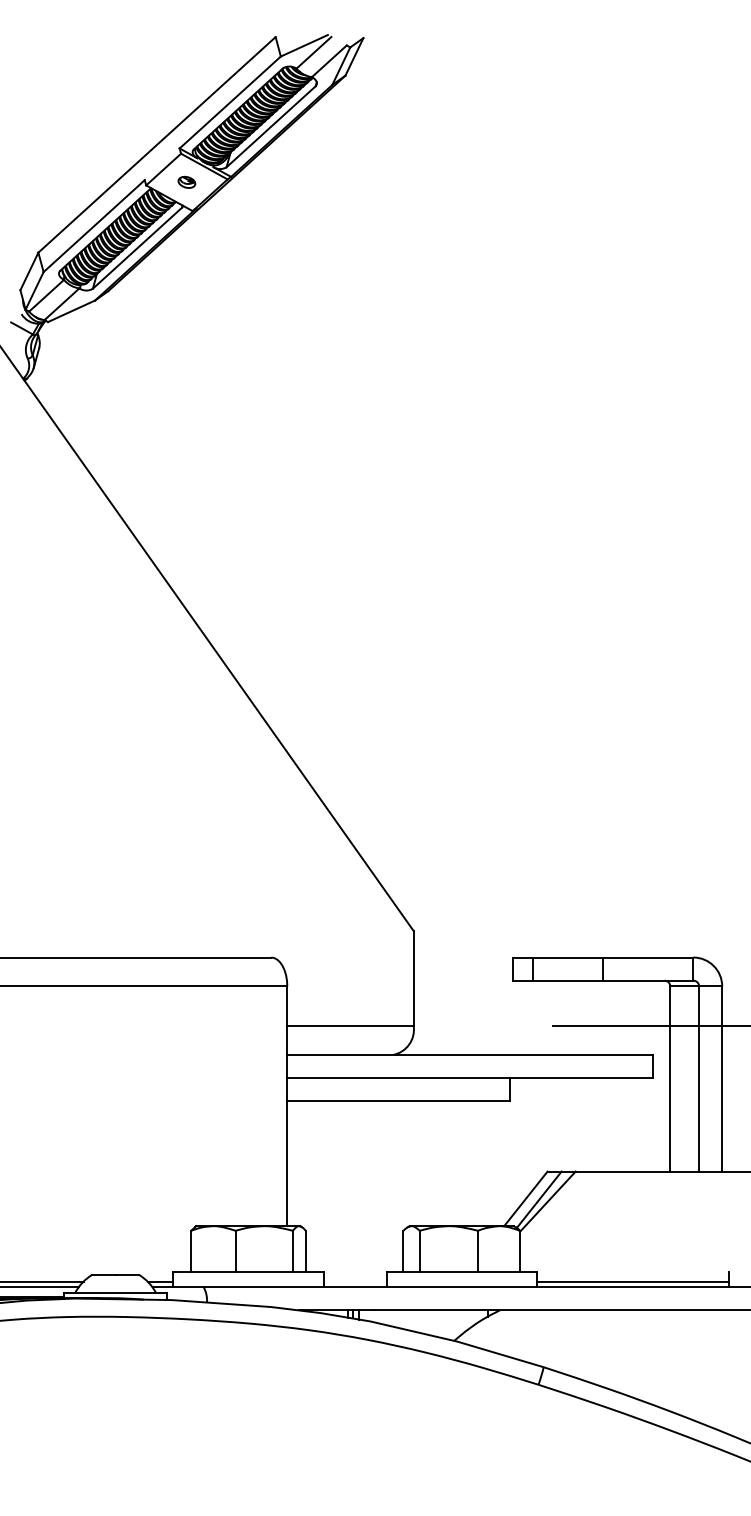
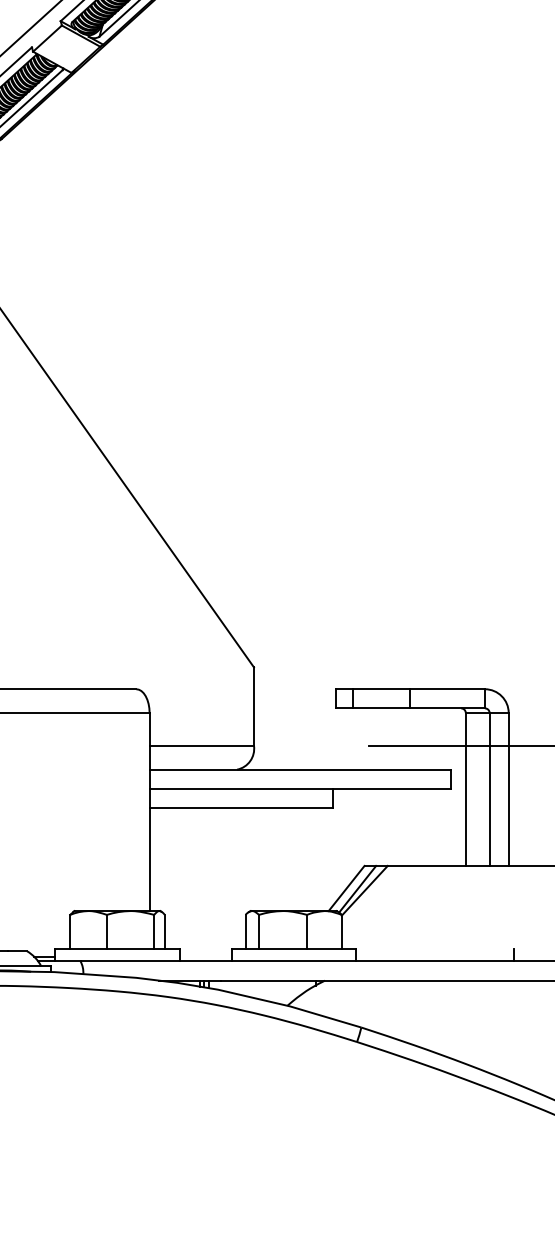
part: (186, 181) -> (66, 48), removed
line: (632, 1281) -> (434, 956), removed

